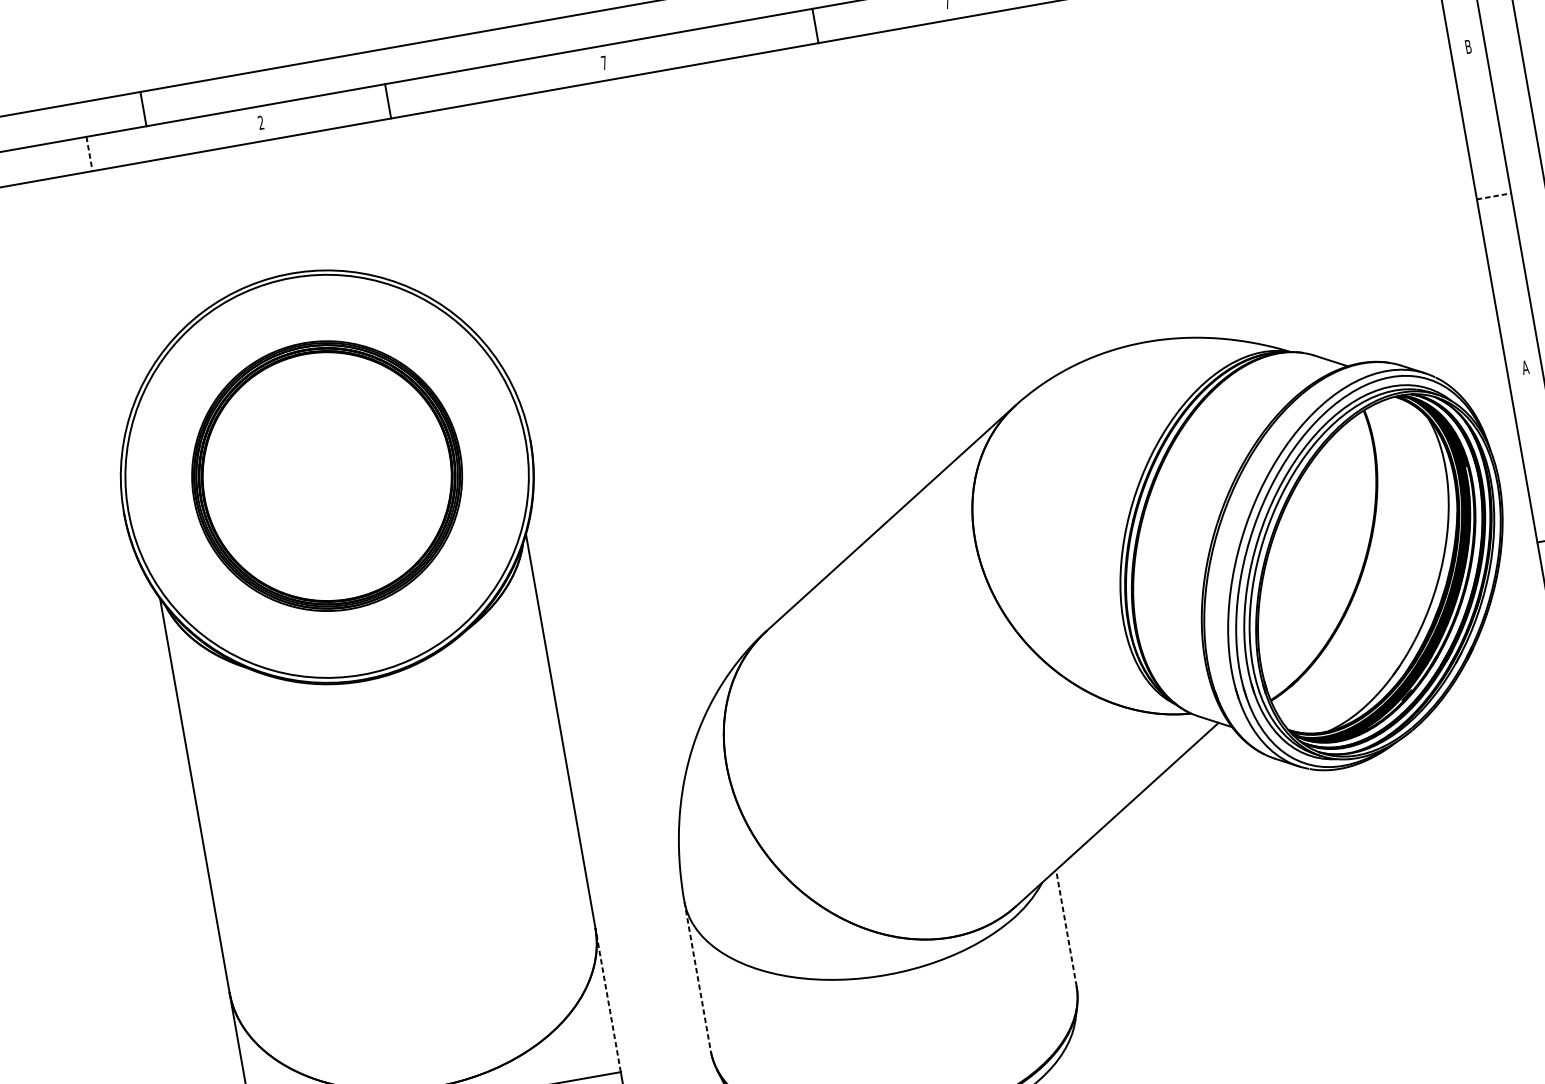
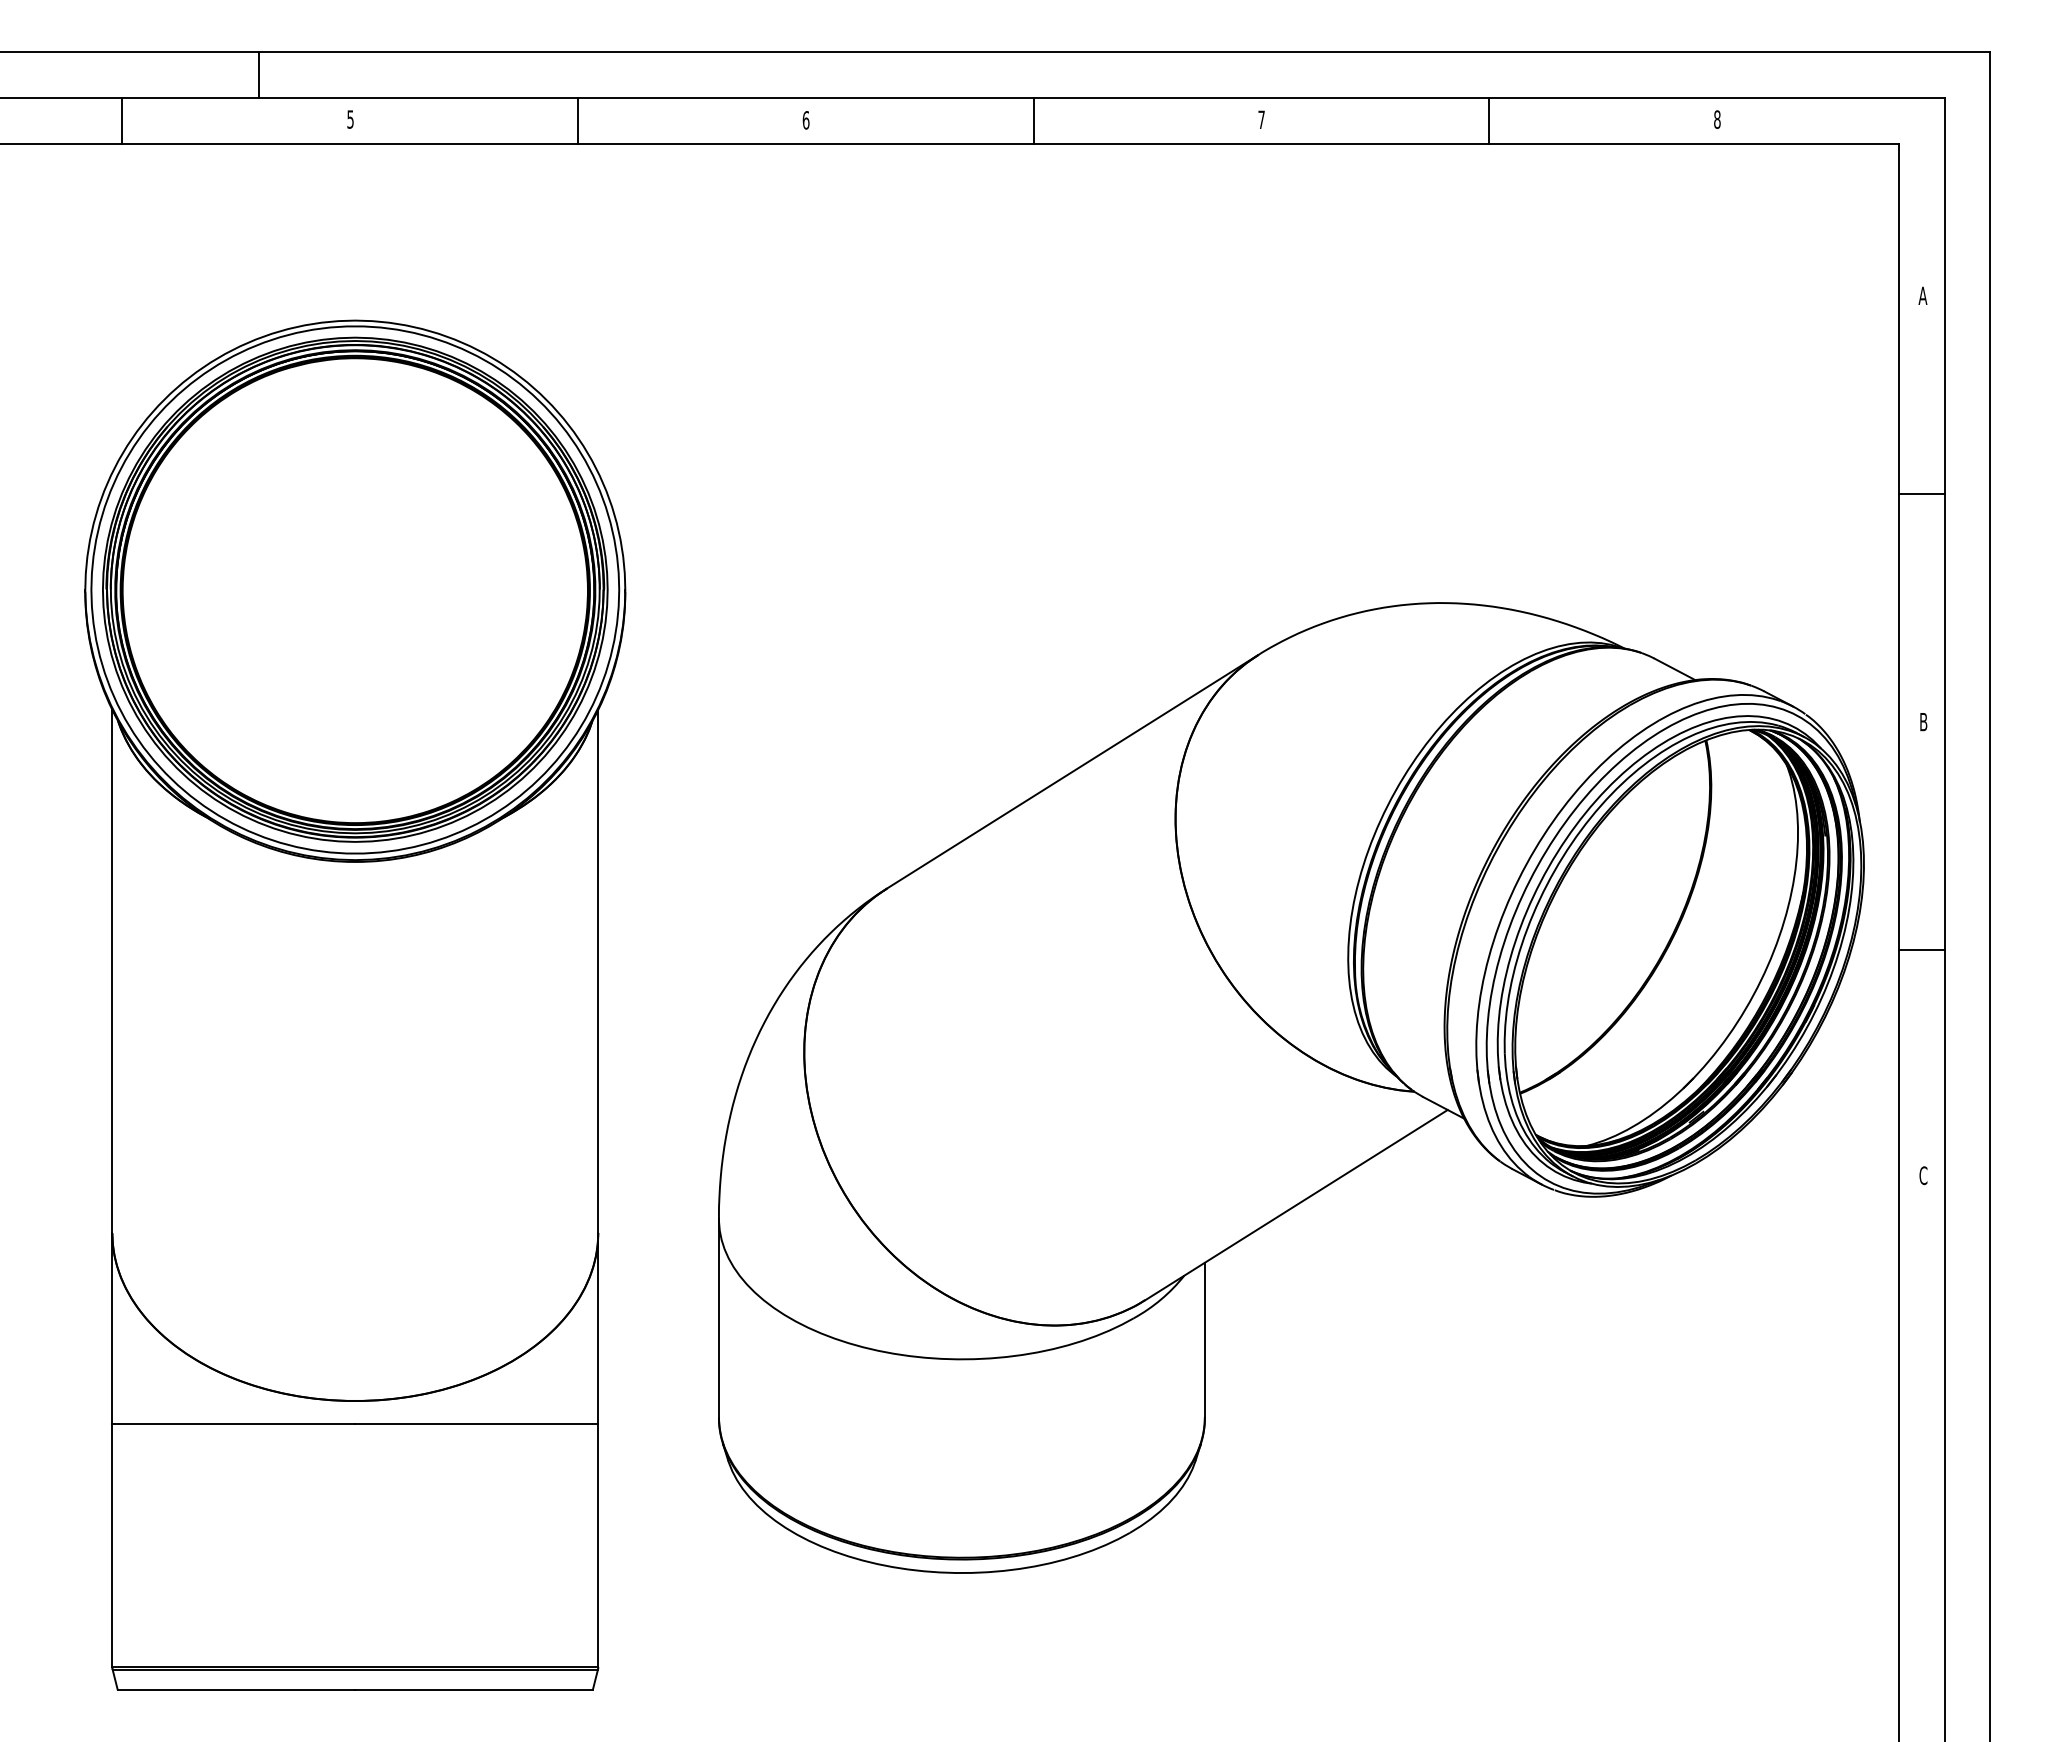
line: (815, 25) -> (1033, 120), moved
text: (1467, 46) -> (1922, 295), B -> A
text: (603, 63) -> (805, 120), 7 -> 6
line: (388, 101) -> (578, 120), moved
line: (143, 108) -> (259, 74), moved
text: (261, 122) -> (350, 119), 2 -> 5
line: (89, 153) -> (122, 120), dashed -> solid
line: (1494, 196) -> (1922, 494), dashed -> solid
text: (1525, 367) -> (1923, 722), A -> B
part: (327, 475) -> (355, 589), size x1.43
line: (1065, 927) -> (1204, 1339), dashed -> solid
line: (697, 976) -> (718, 1318), dashed -> solid
line: (608, 1000) -> (598, 1328), dashed -> solid

